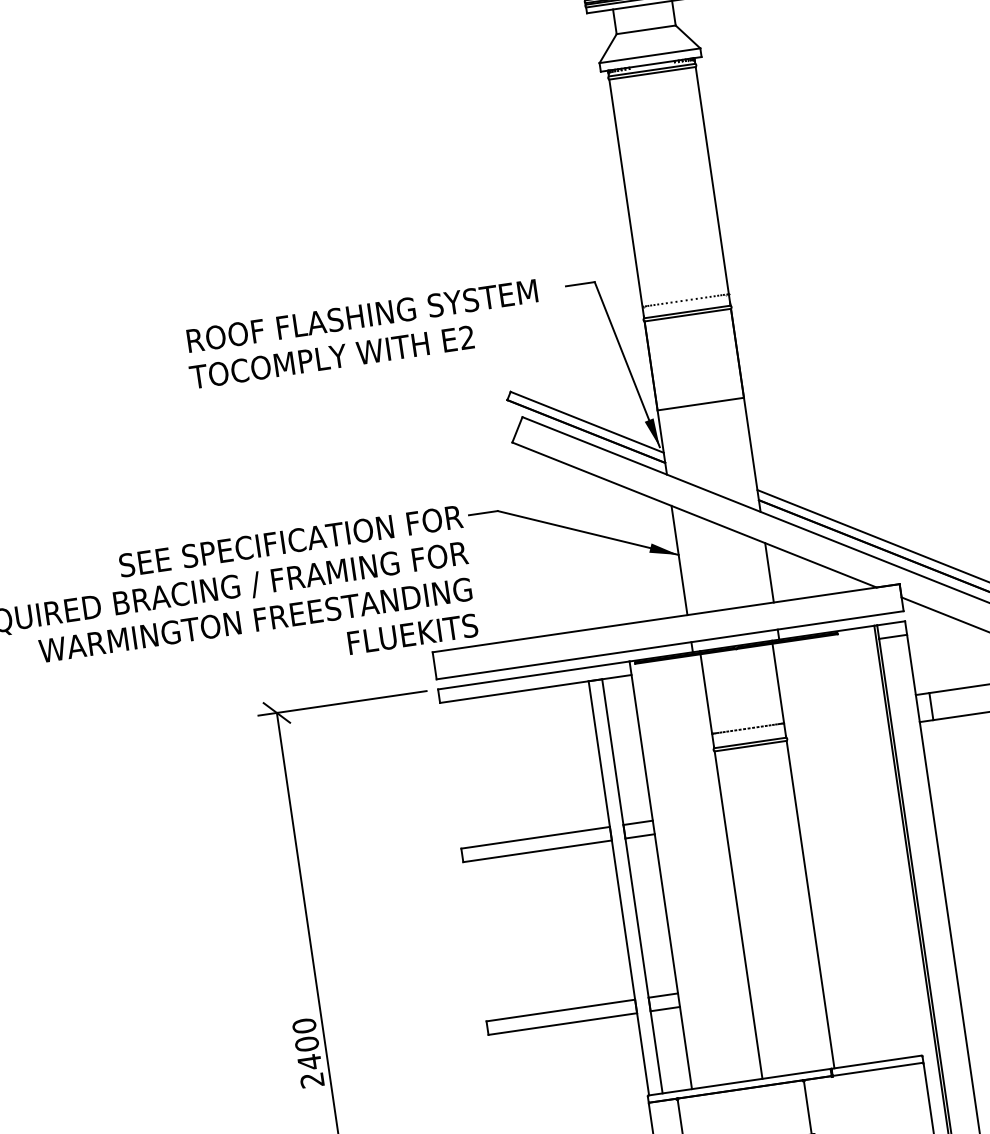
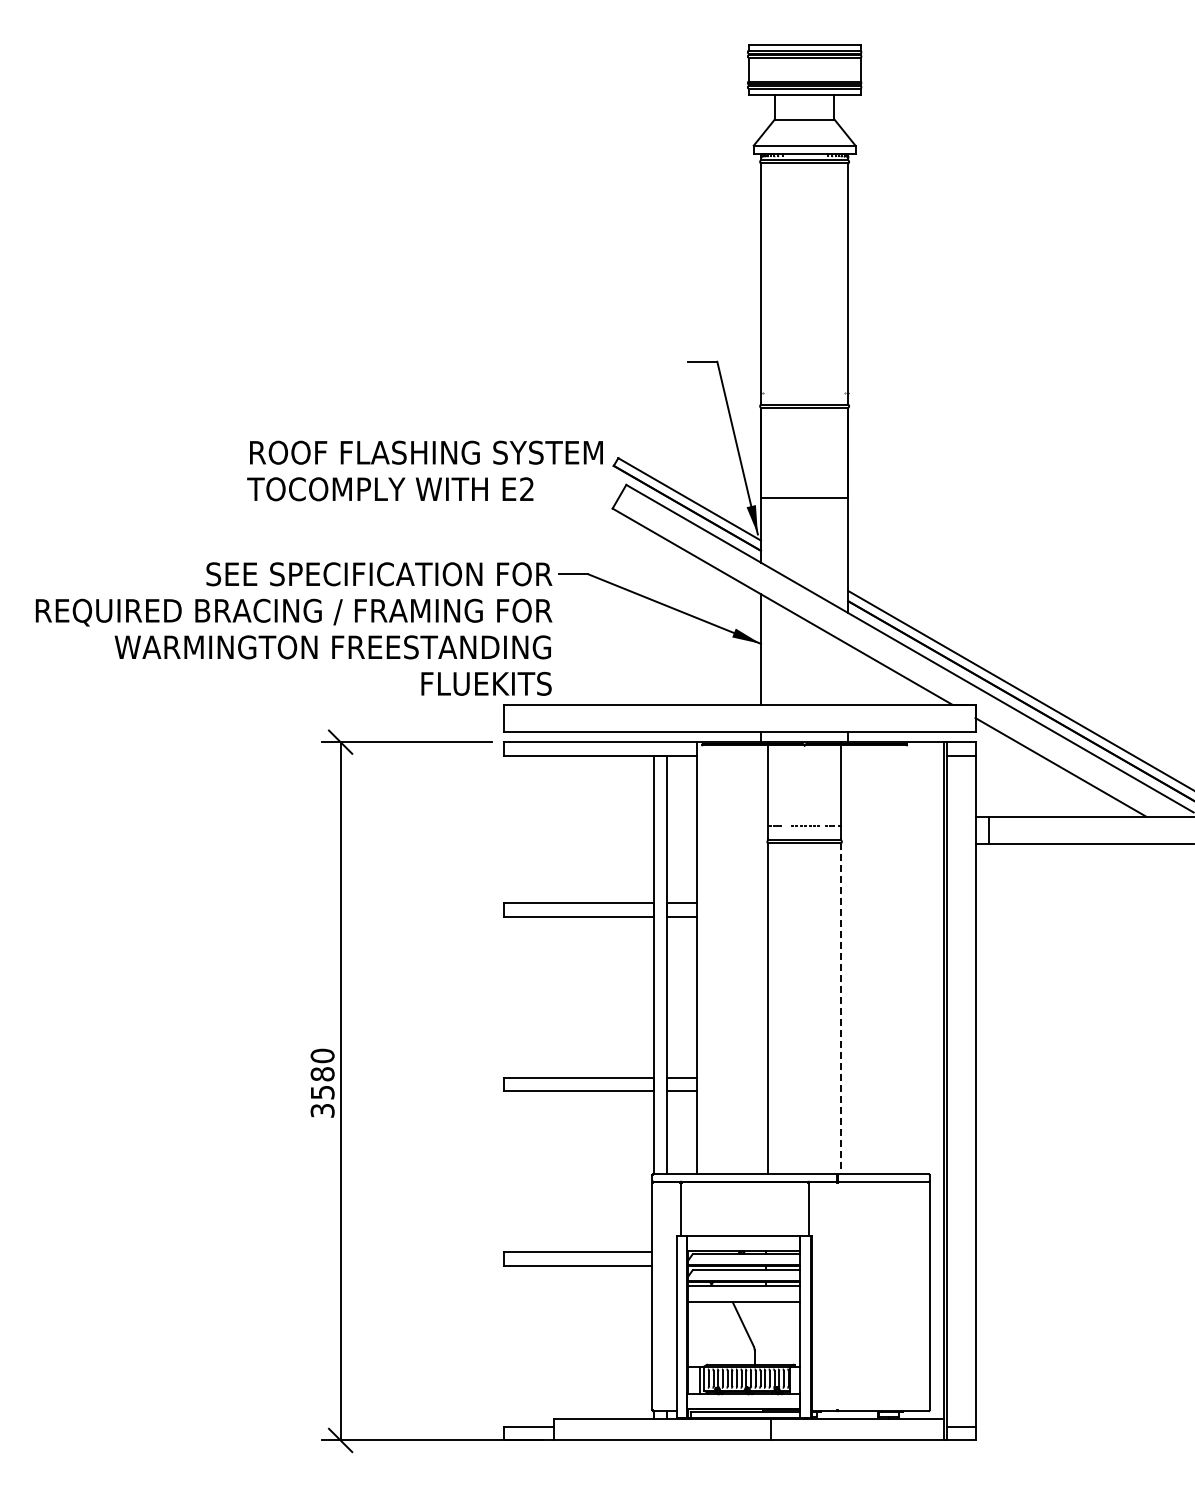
text: (362, 333) -> (424, 470), moved
line: (769, 572) -> (848, 674), removed
line: (811, 905) -> (841, 1009), solid -> dashed
text: (309, 1062) -> (322, 1092), 2400 -> 3580

